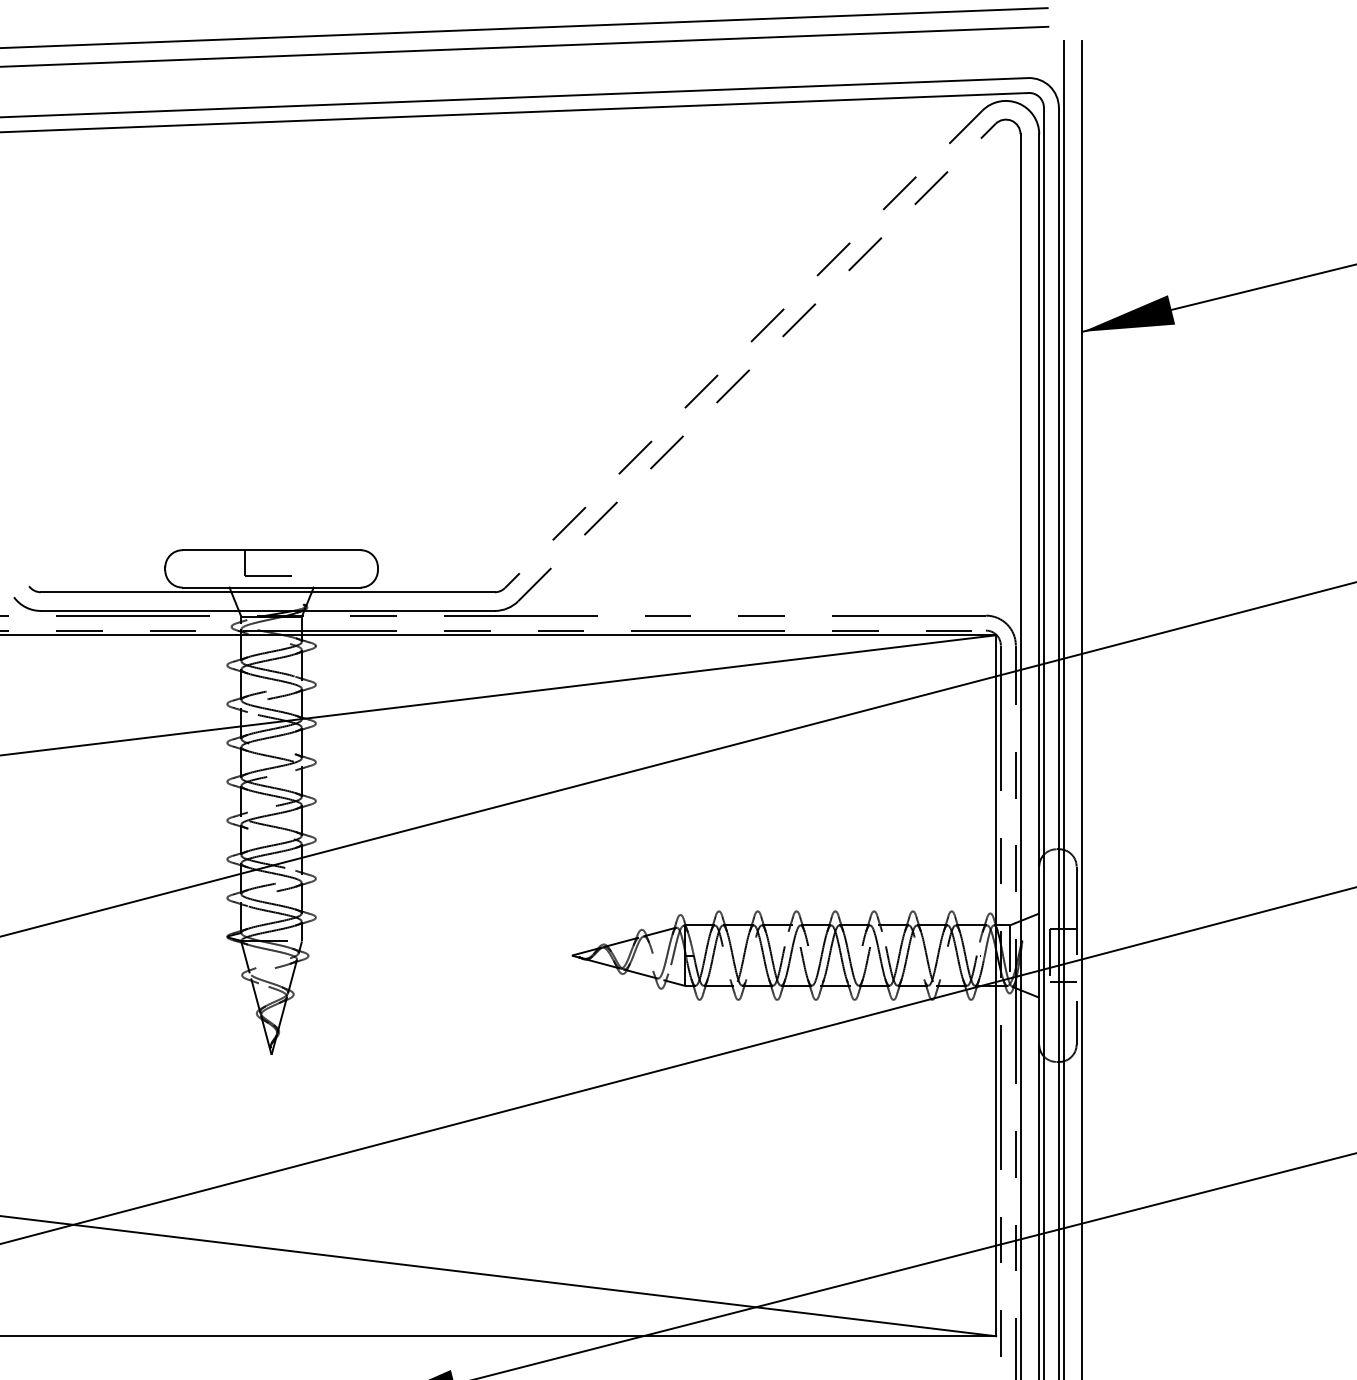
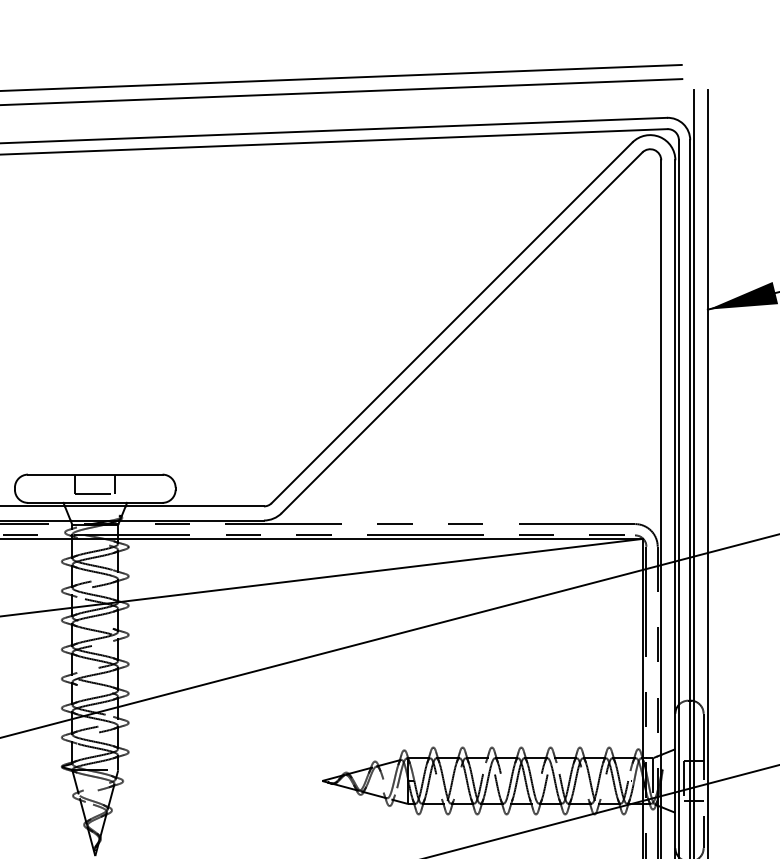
line: (743, 349) -> (451, 322), dashed -> solid
line: (756, 362) -> (461, 332), dashed -> solid
line: (298, 563) -> (115, 484), added

